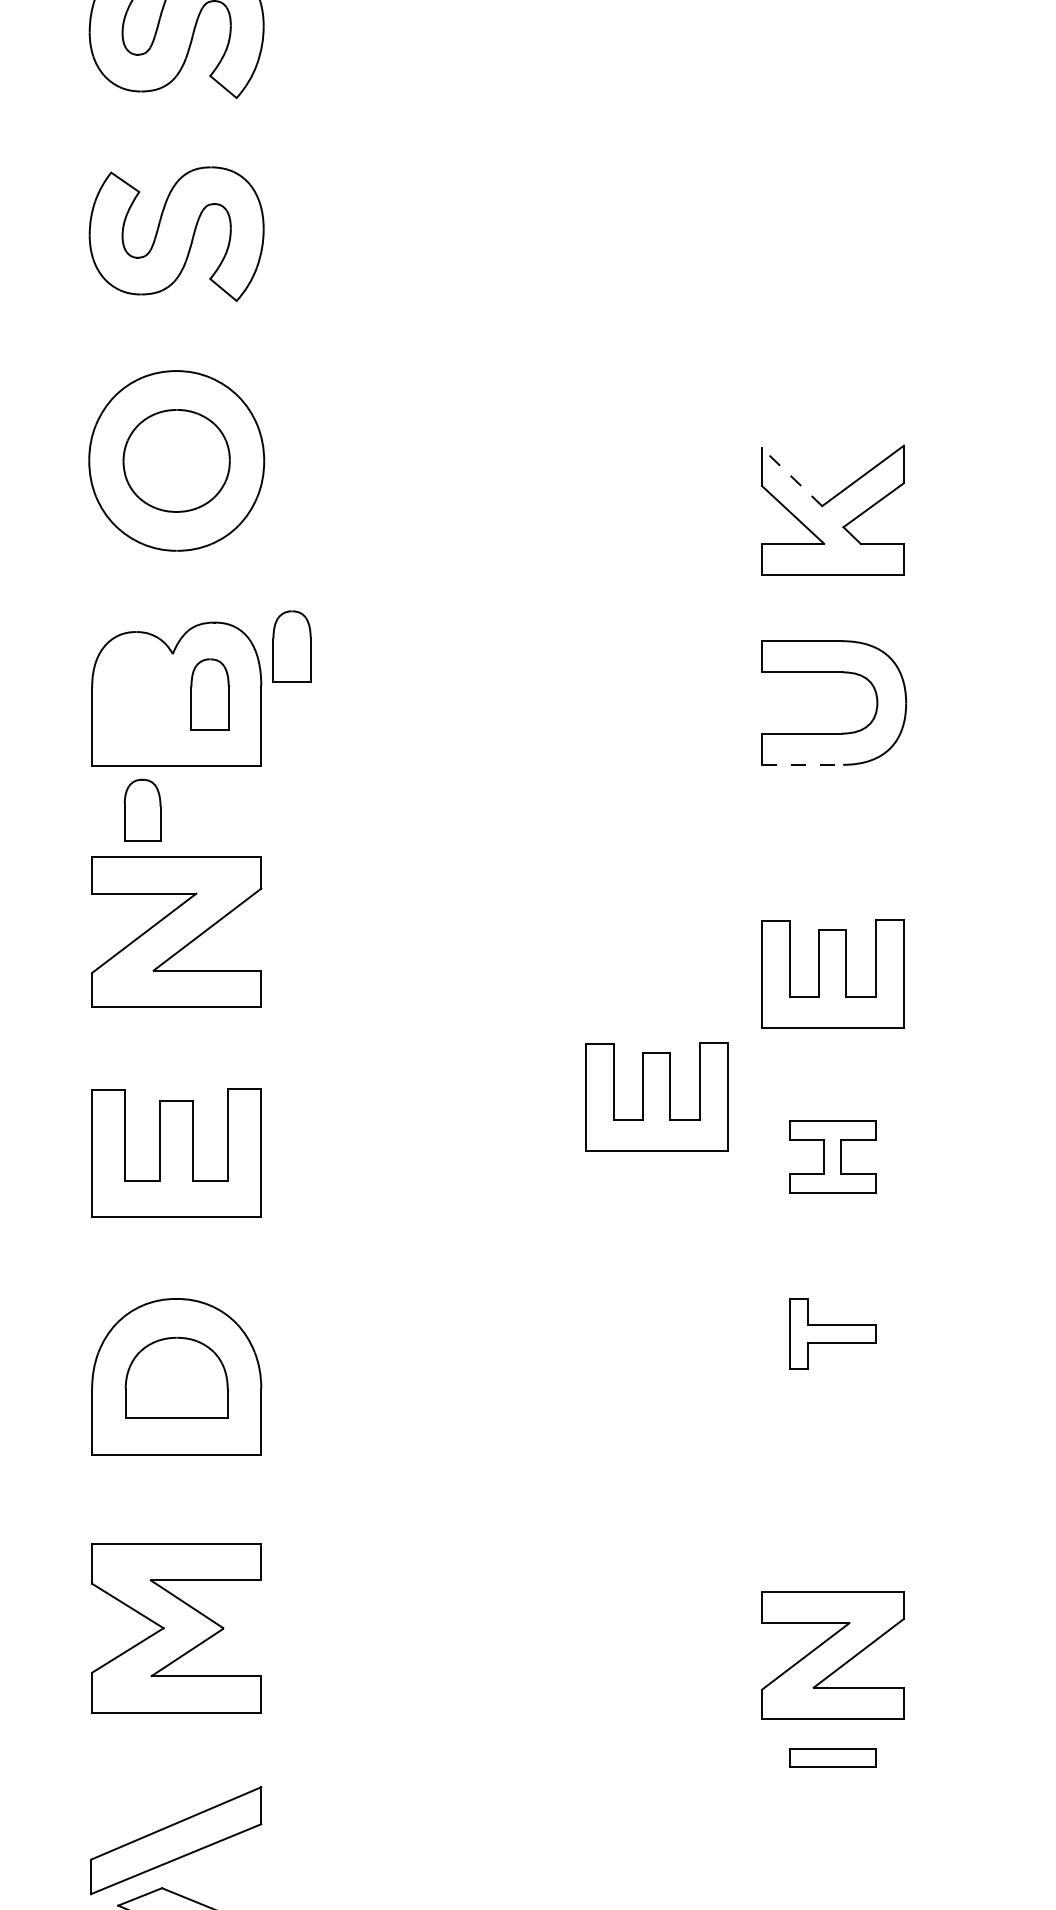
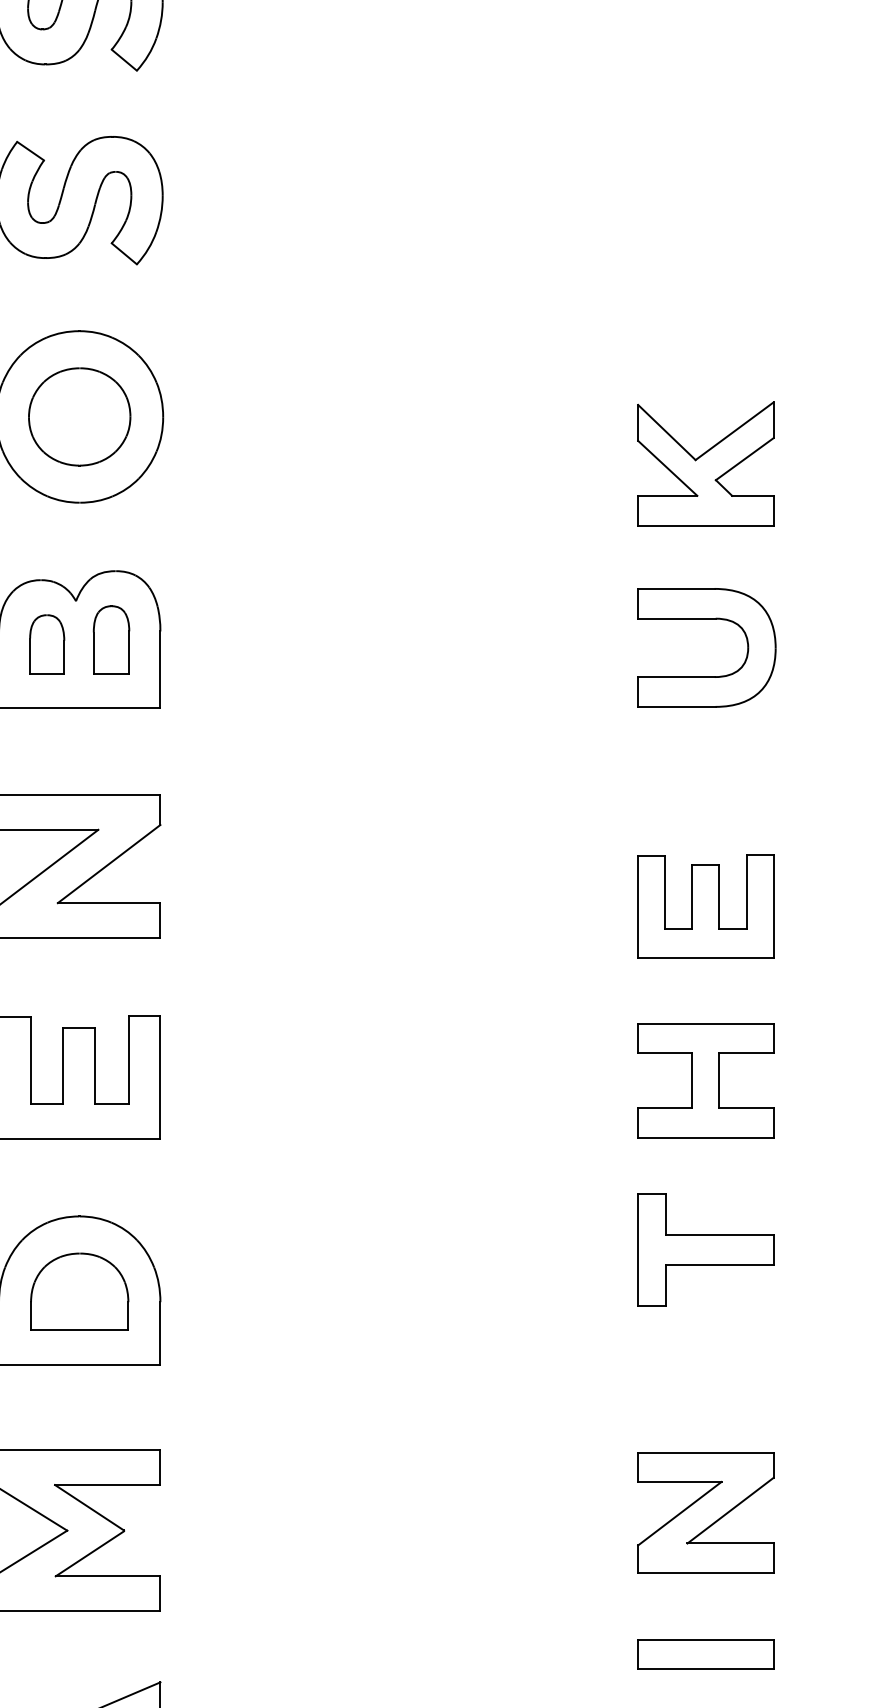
line: (792, 477) -> (667, 432), dashed -> solid
part: (291, 646) -> (189, 593), removed
line: (802, 764) -> (676, 706), dashed -> solid
part: (142, 809) -> (47, 643), moved
part: (656, 1096) -> (537, 1023), removed
part: (832, 1156) -> (705, 1080), size x1.67
part: (832, 1333) -> (705, 1249), size x1.67
part: (832, 1655) -> (705, 1512), moved
part: (832, 1757) -> (705, 1653), size x1.67

